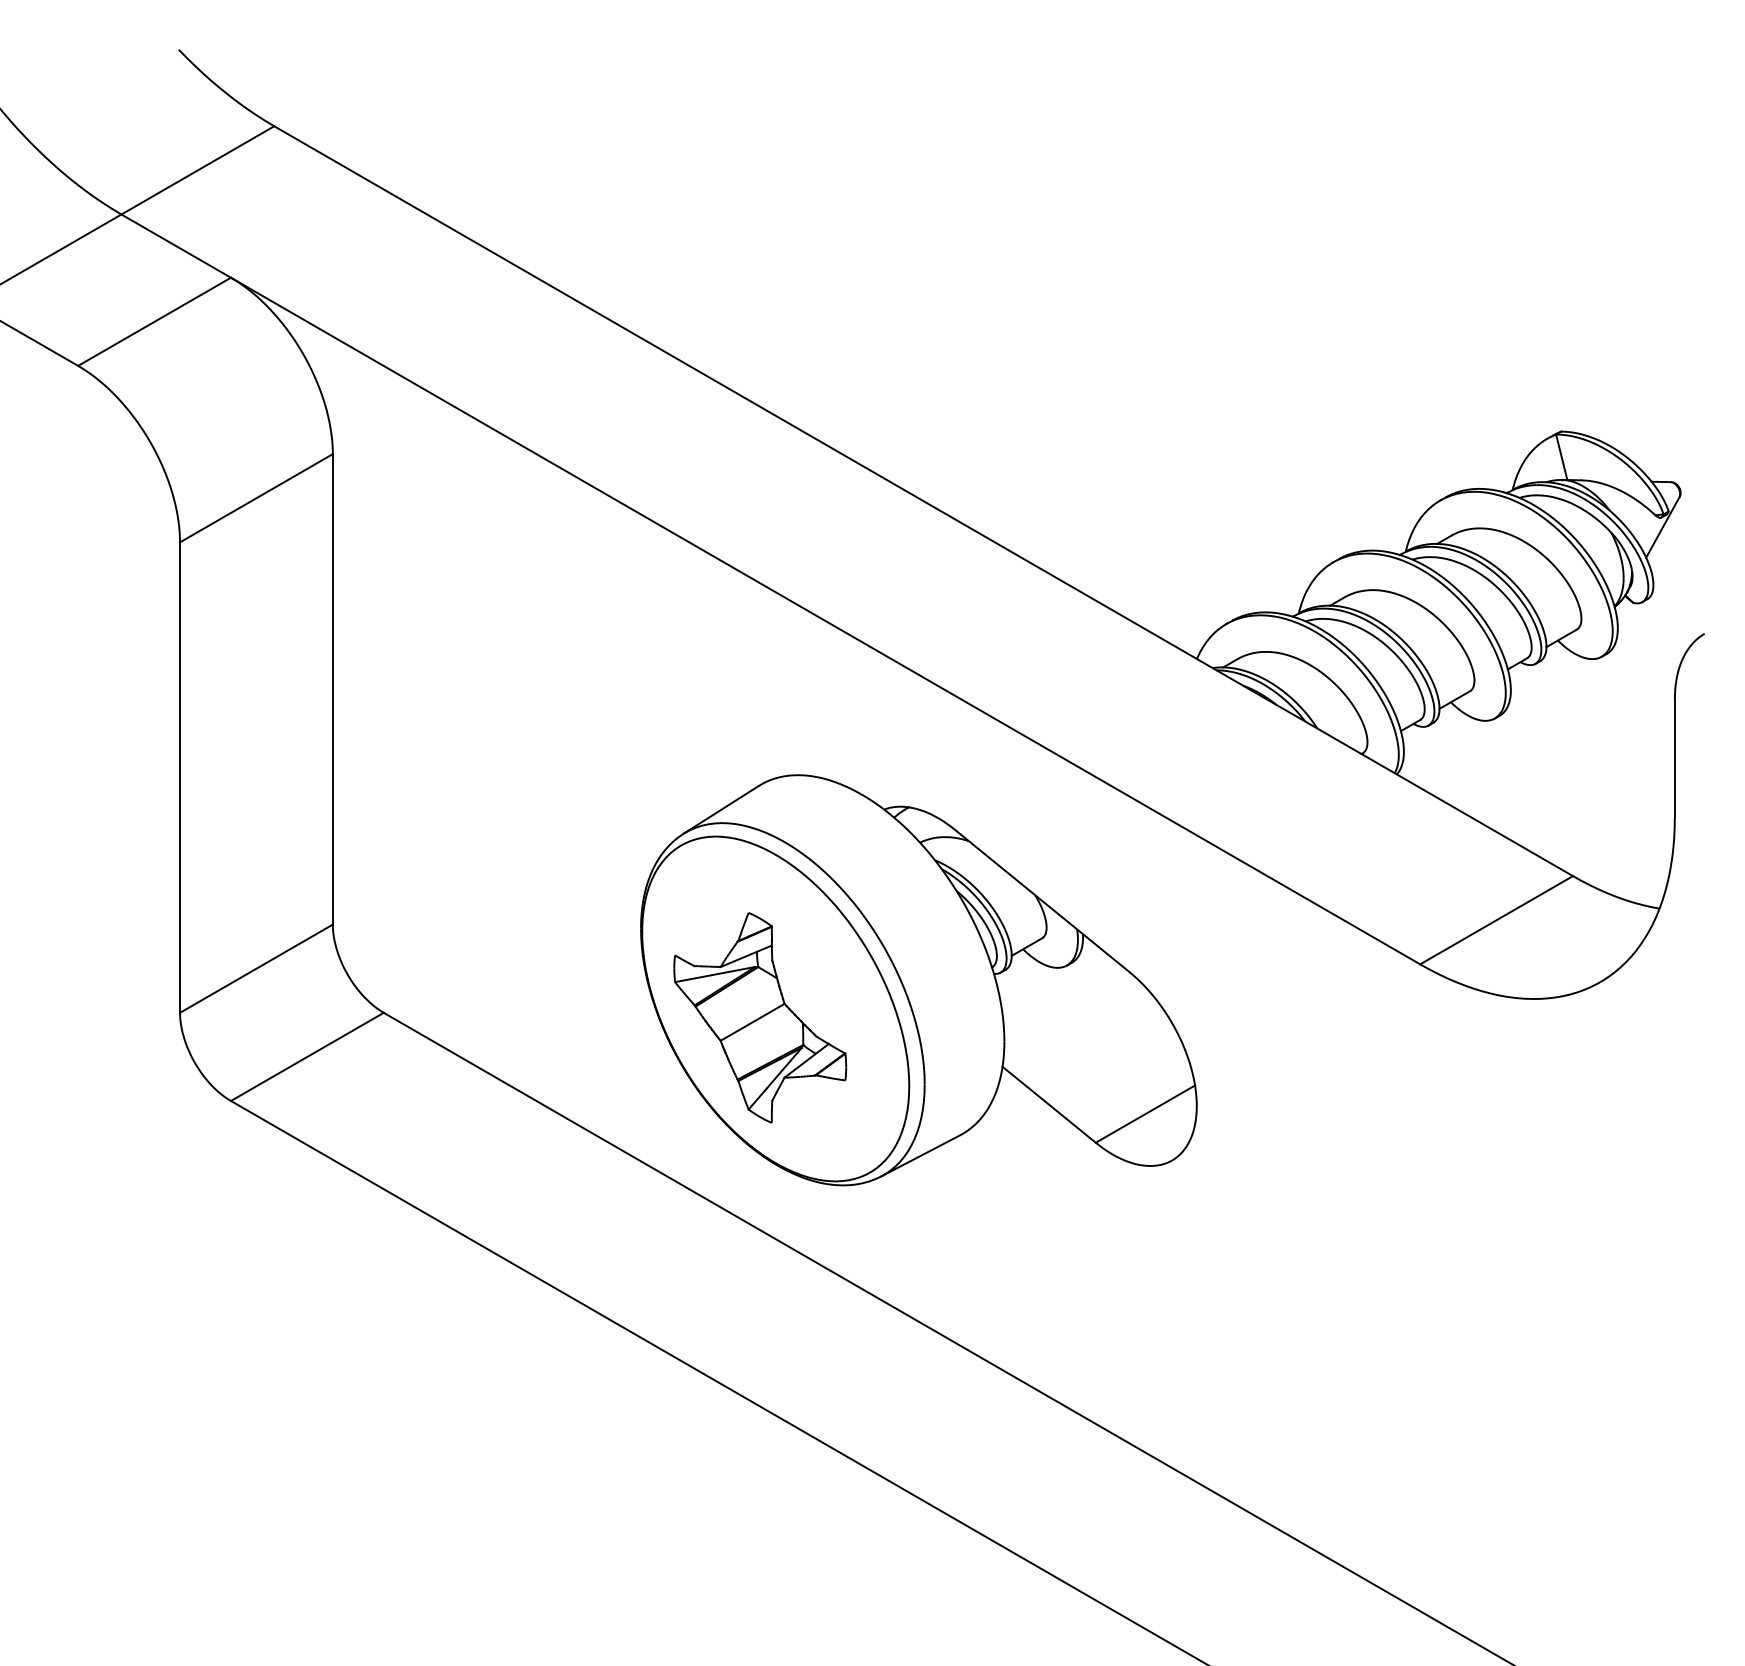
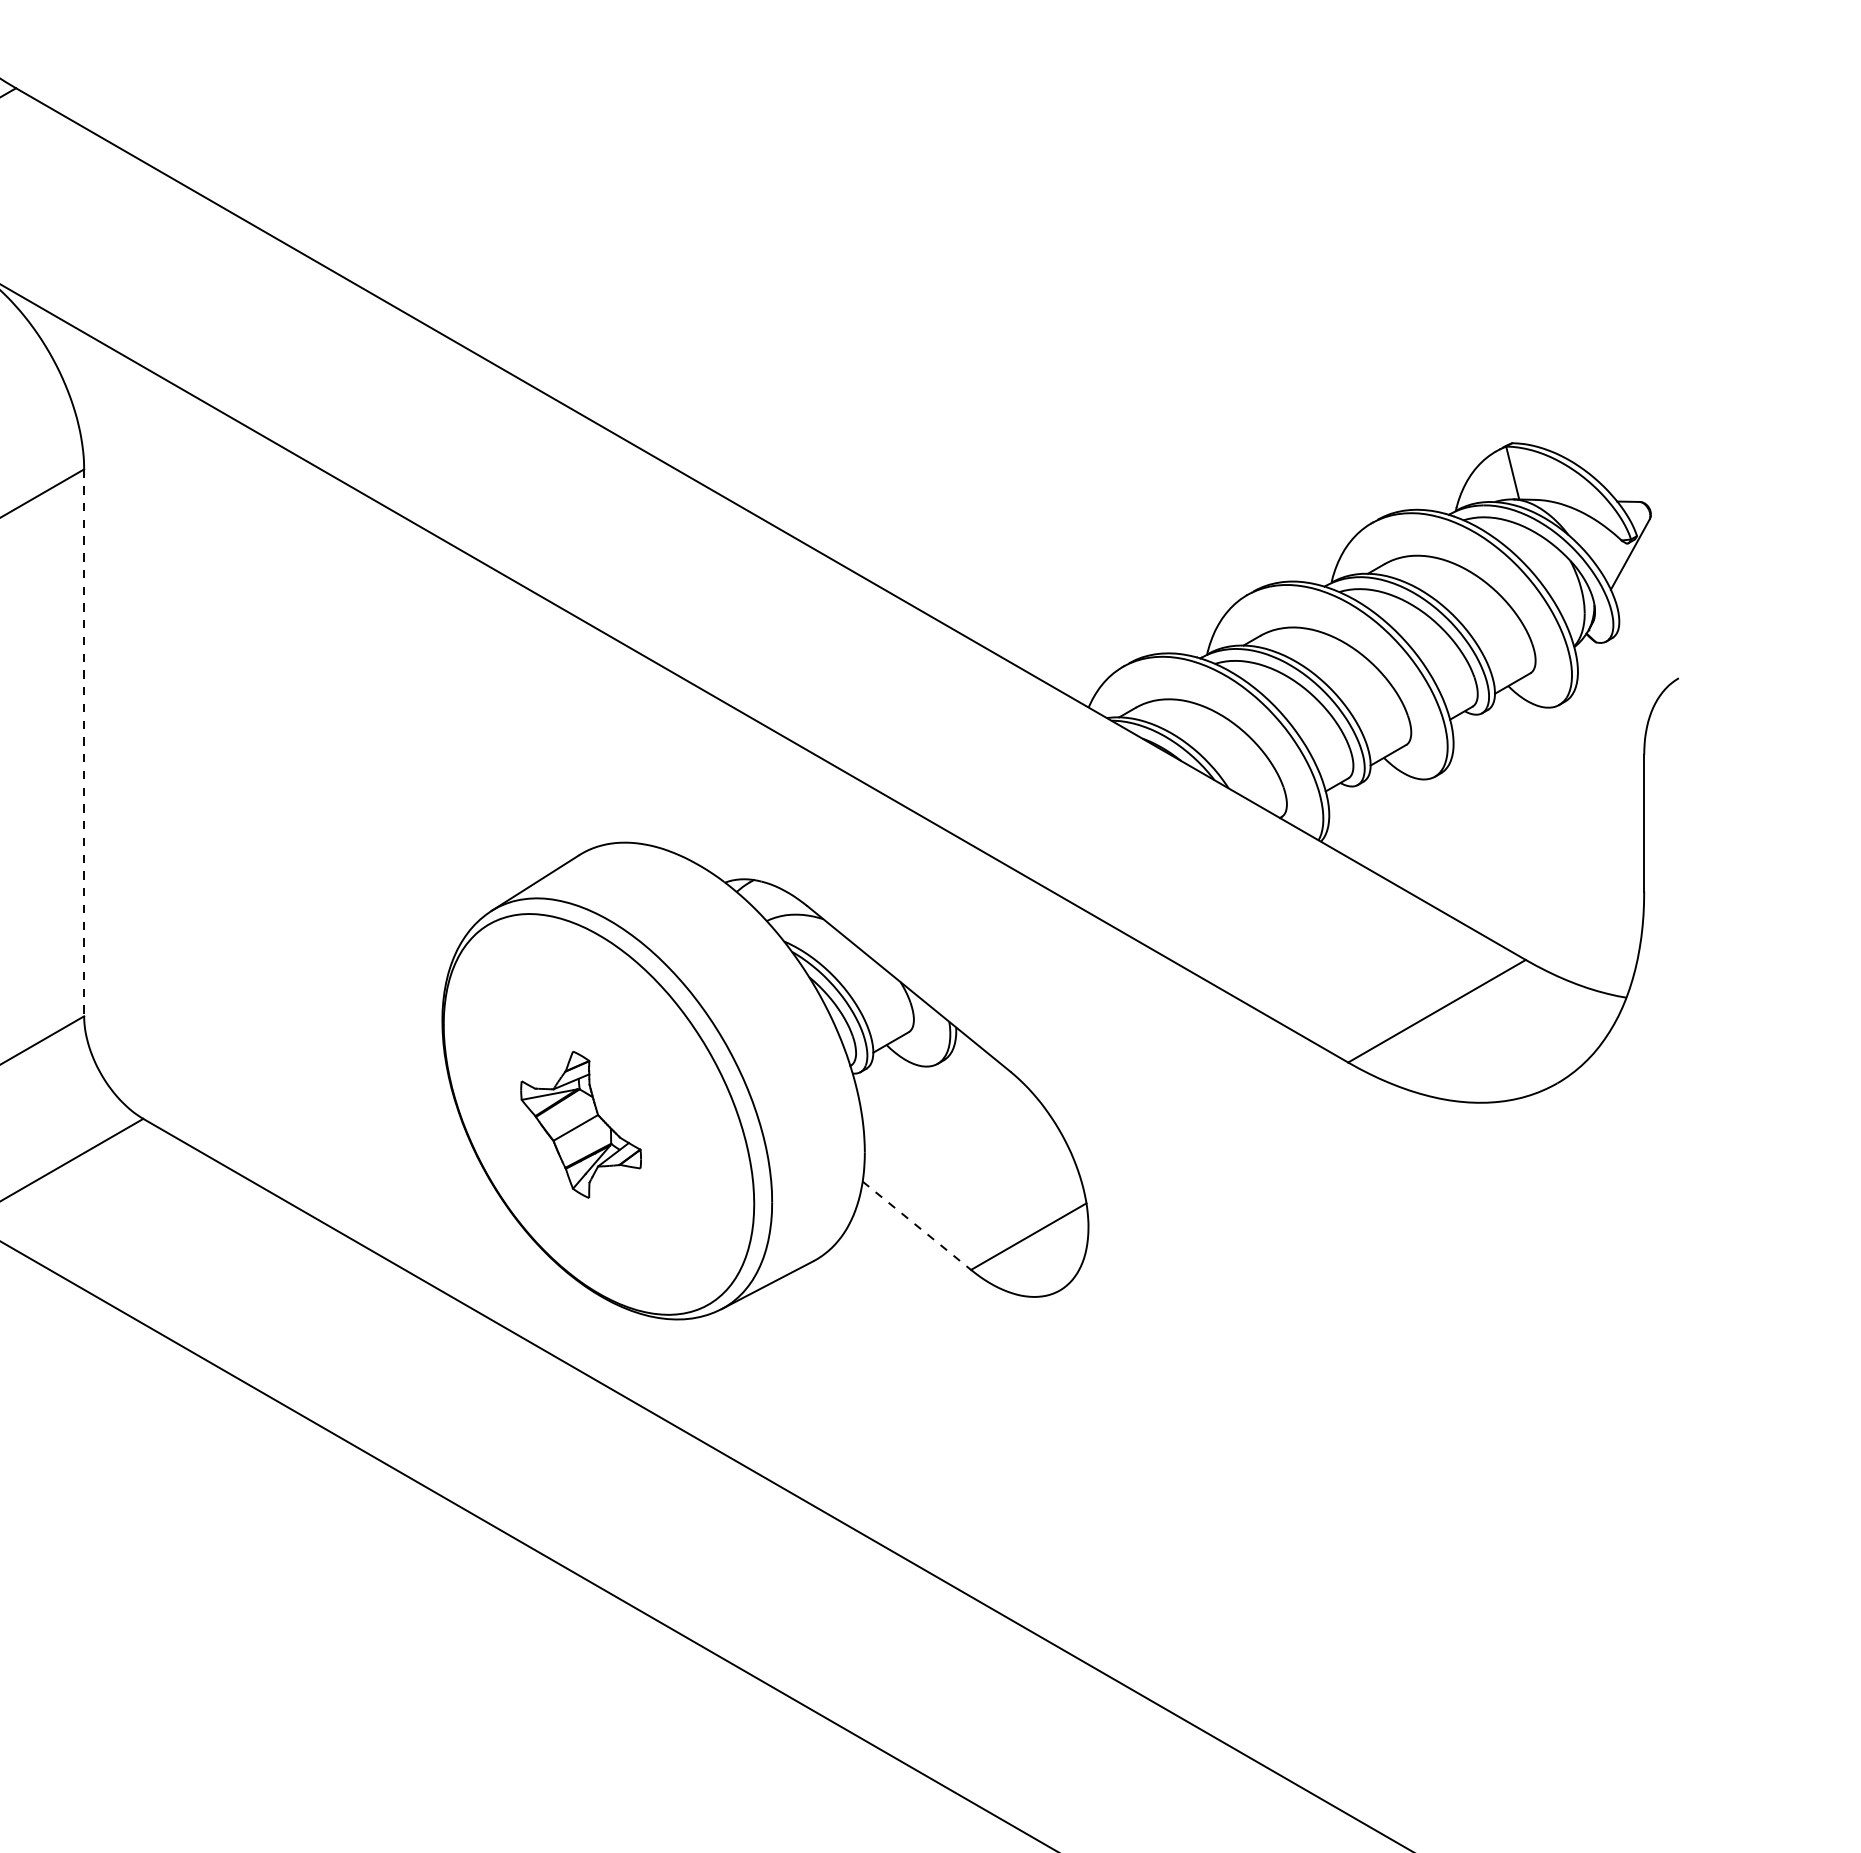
line: (332, 689) -> (83, 743), solid -> dashed
part: (760, 1017) -> (581, 1124), size x0.6
line: (1049, 1105) -> (917, 1226), solid -> dashed

